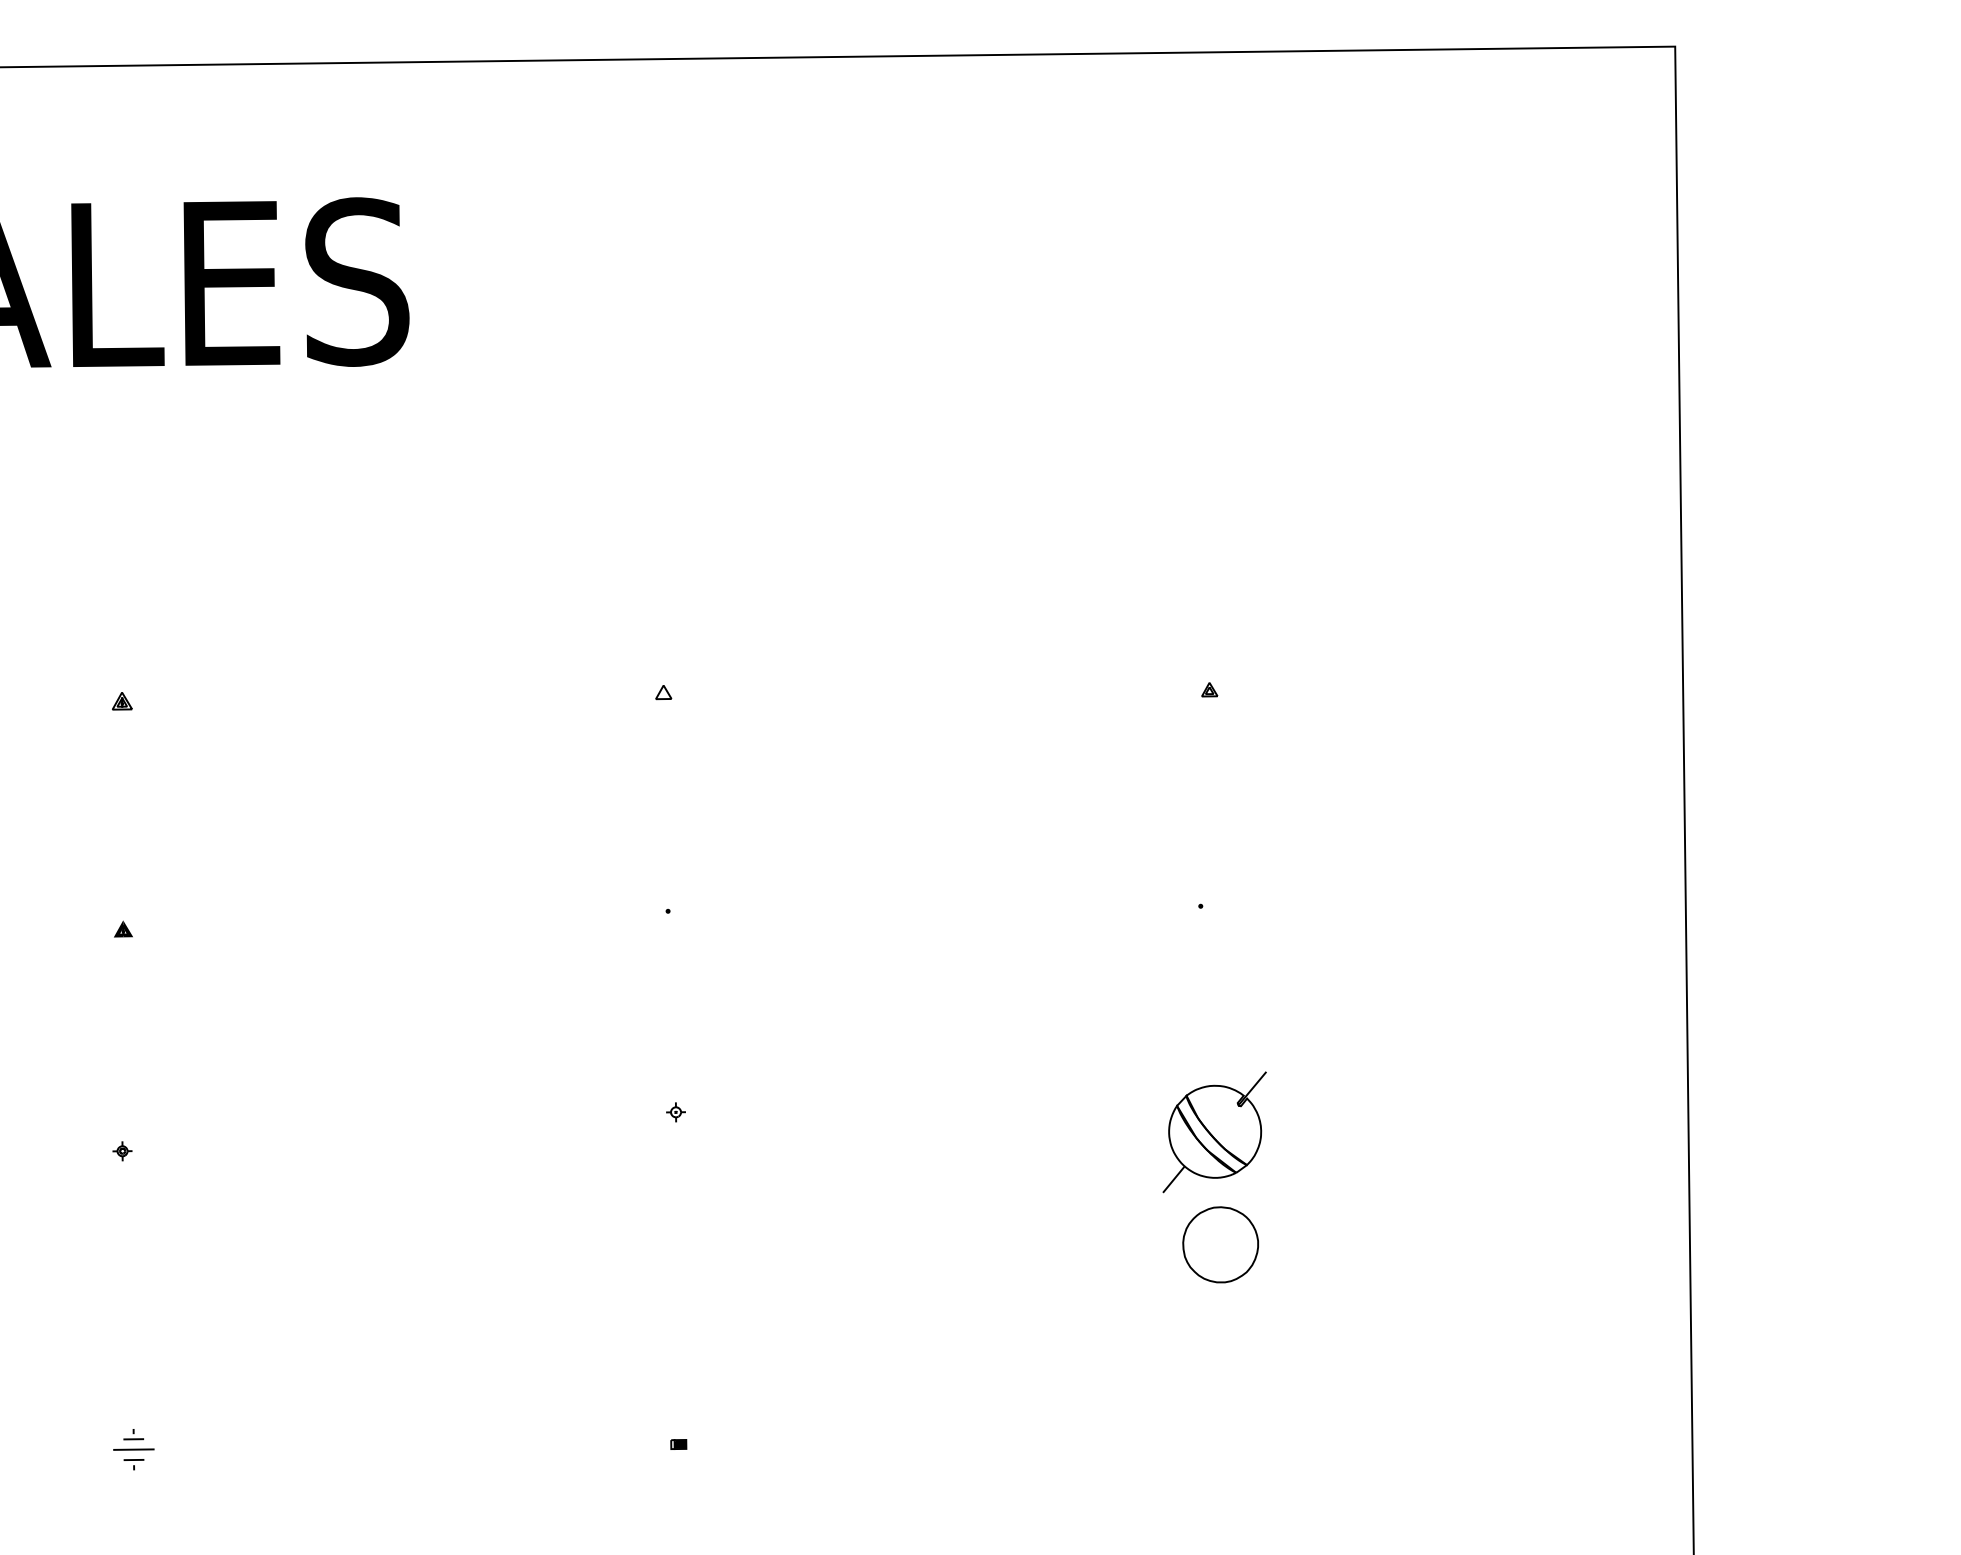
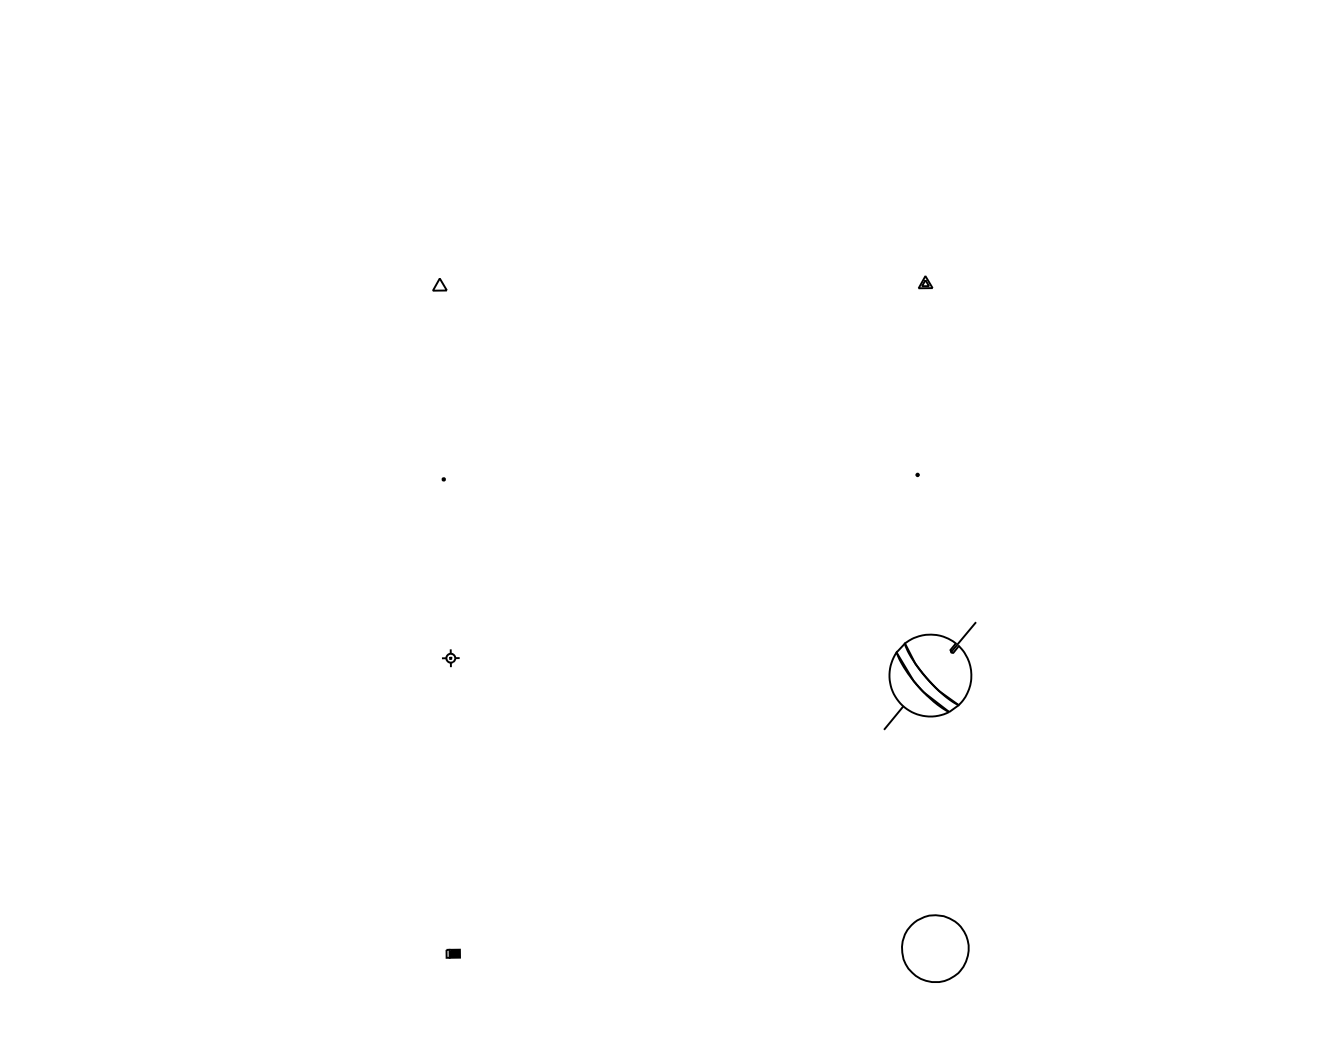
part: (1220, 1244) -> (935, 948), moved

